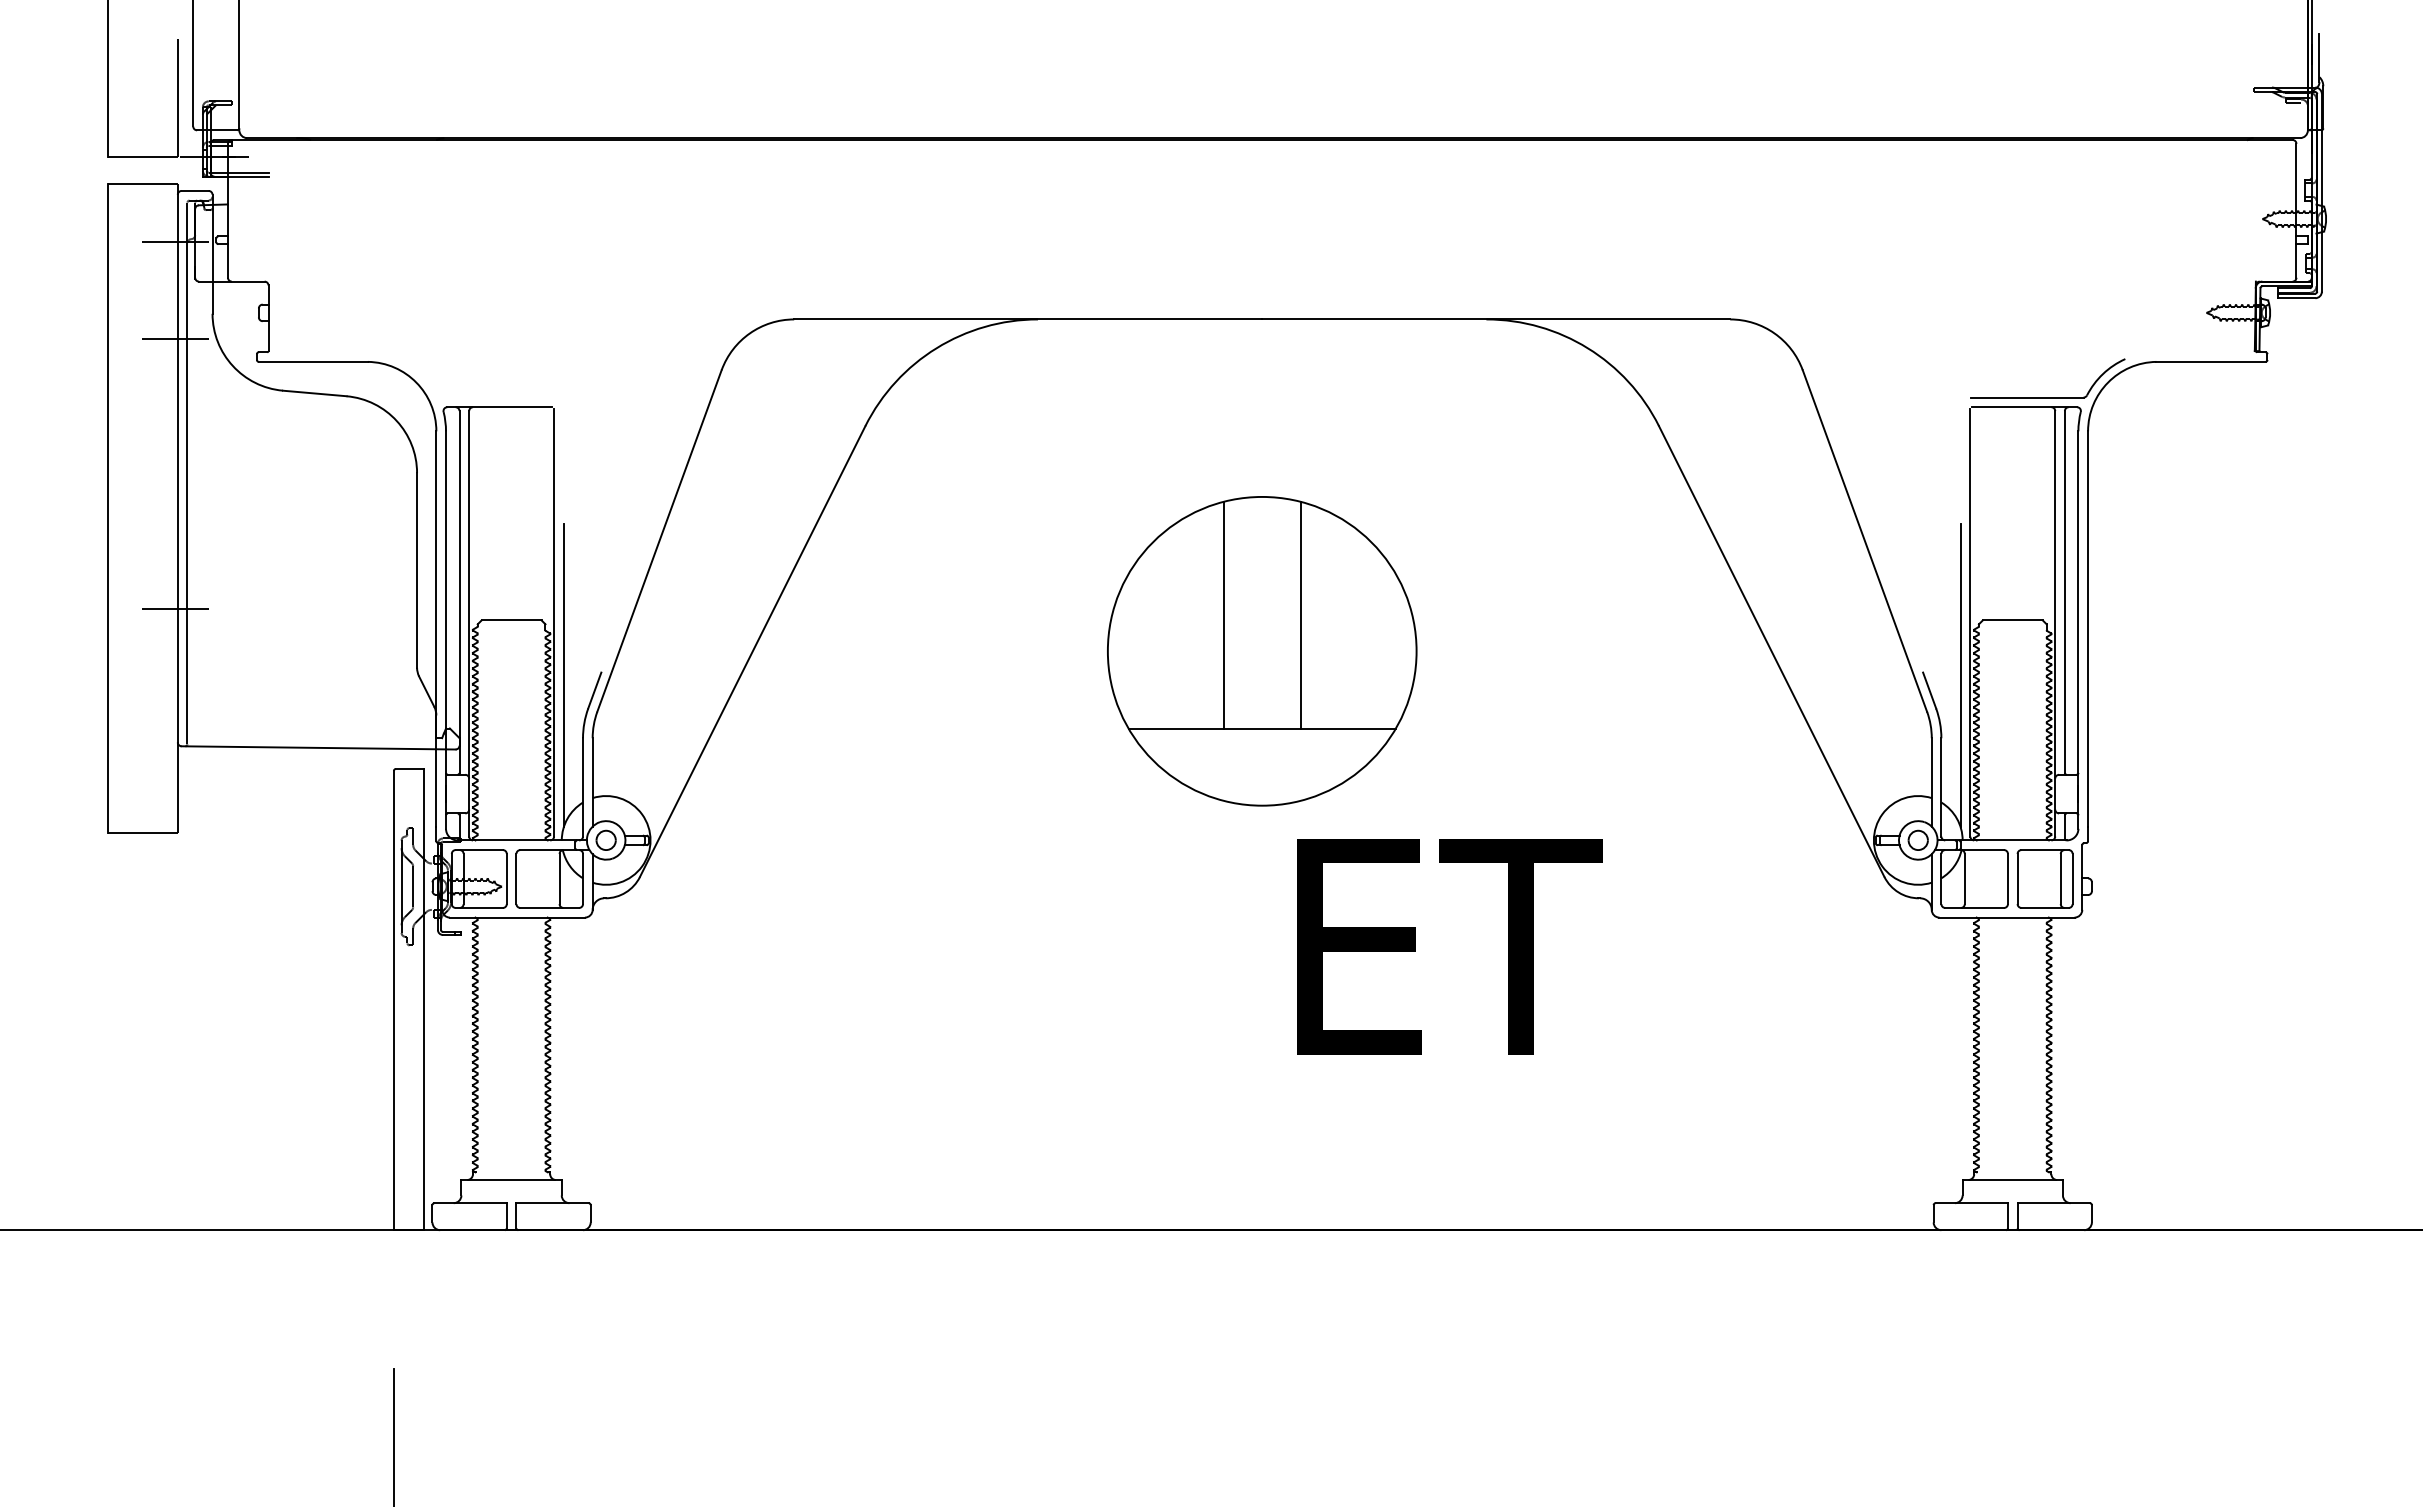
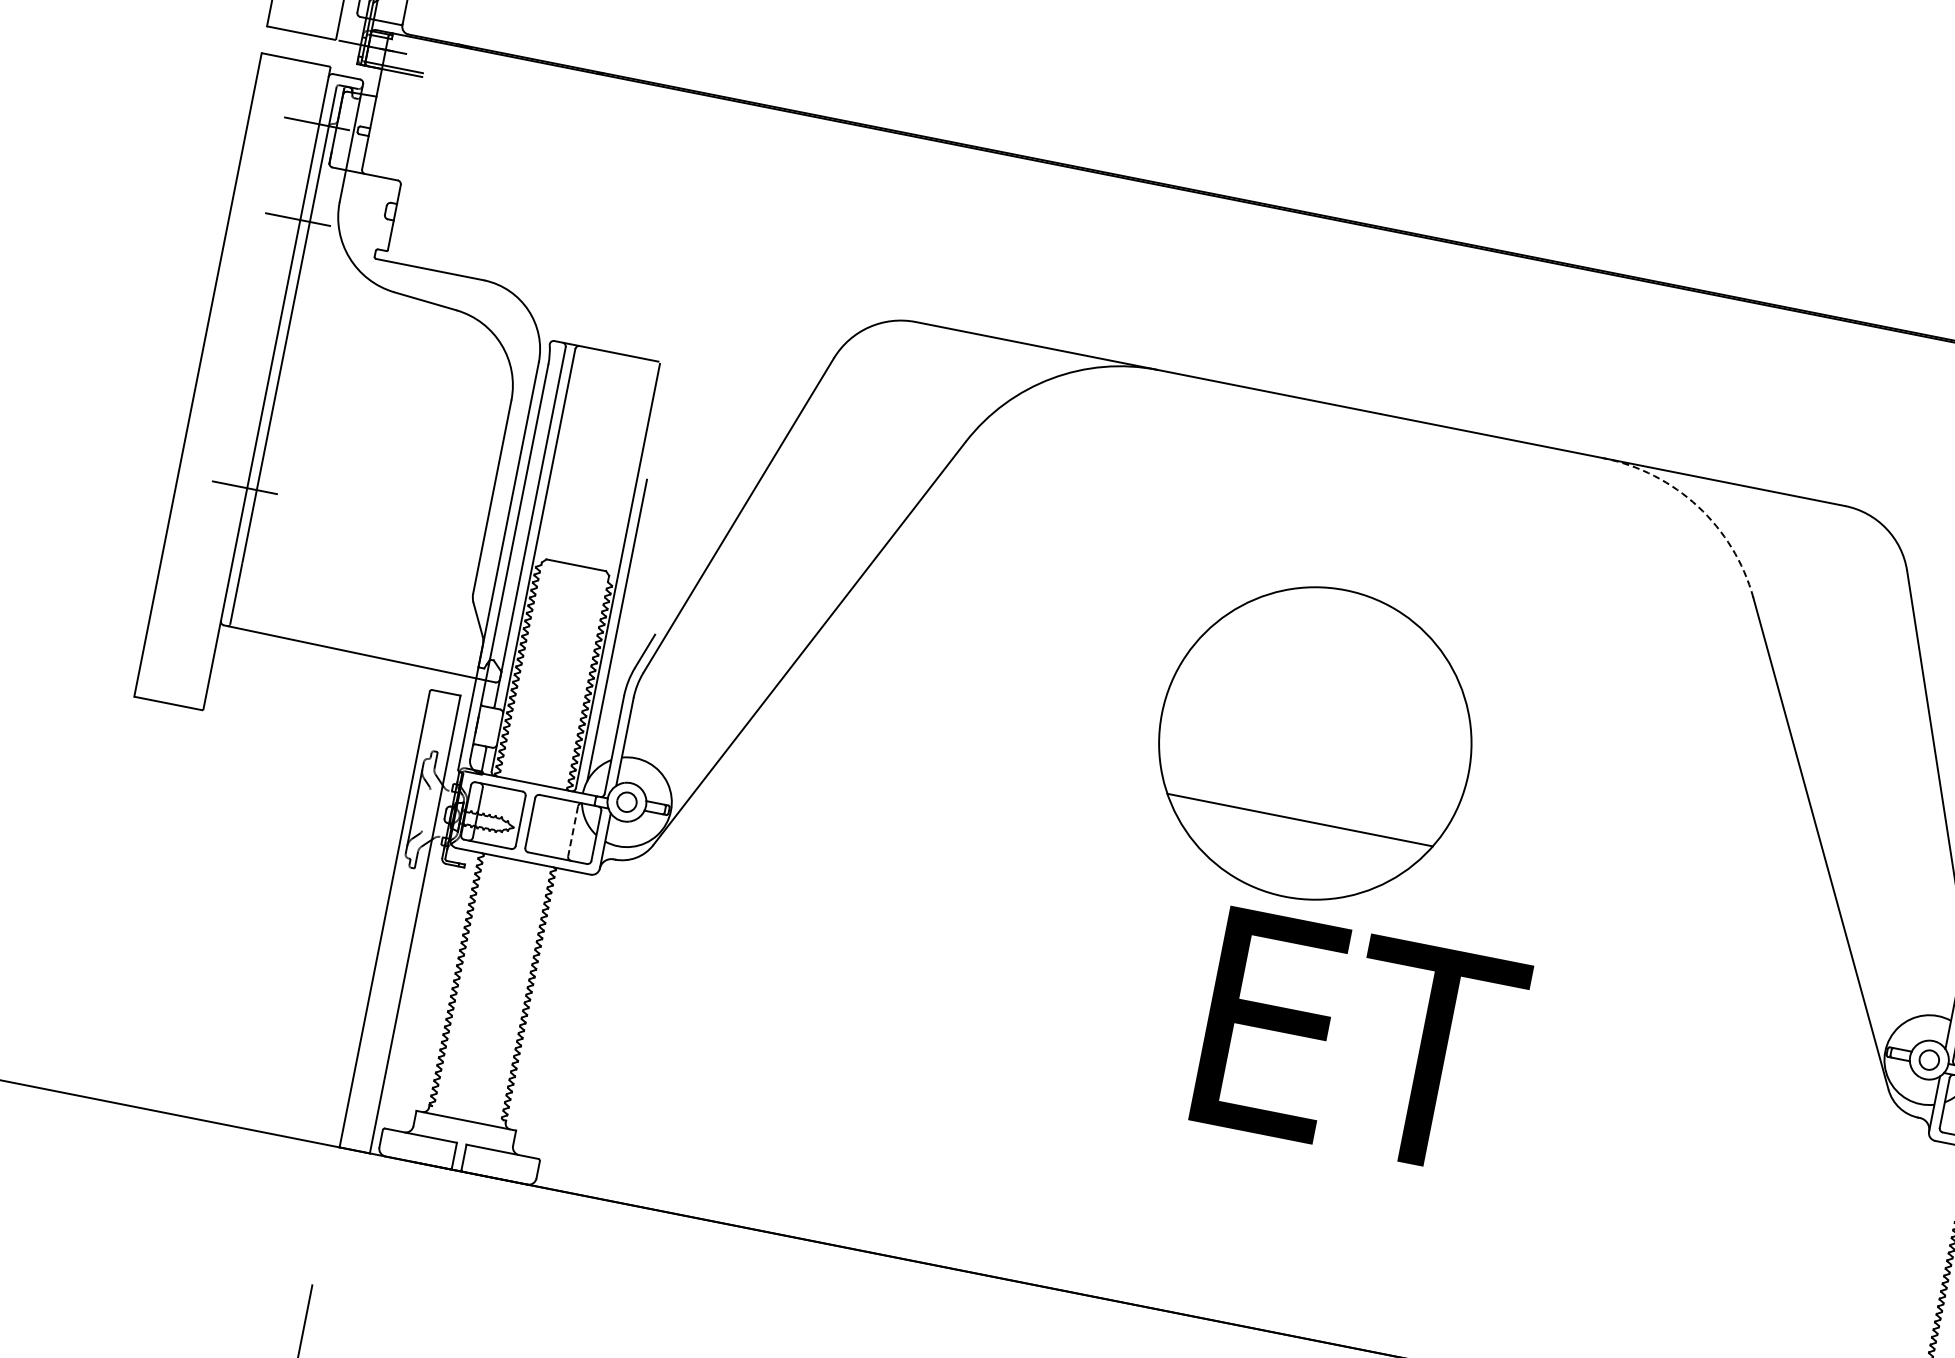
arc: (1587, 348) -> (1697, 506), solid -> dashed
line: (1223, 614) -> (1284, 699), removed
line: (1300, 614) -> (1360, 714), removed
line: (559, 879) -> (572, 831), solid -> dashed
line: (413, 886) -> (426, 810), removed
text: (1449, 946) -> (1360, 1042), moved

